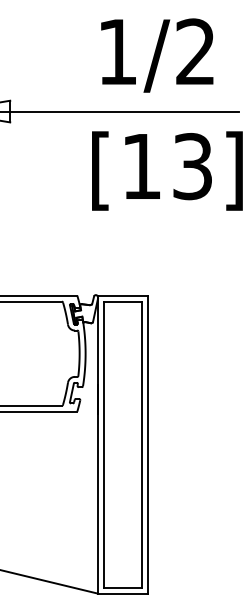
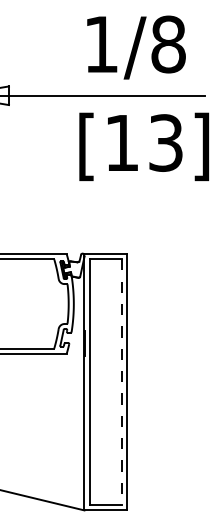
text: (195, 51) -> (168, 44), 1/2 -> 1/8
line: (141, 445) -> (121, 382), solid -> dashed

